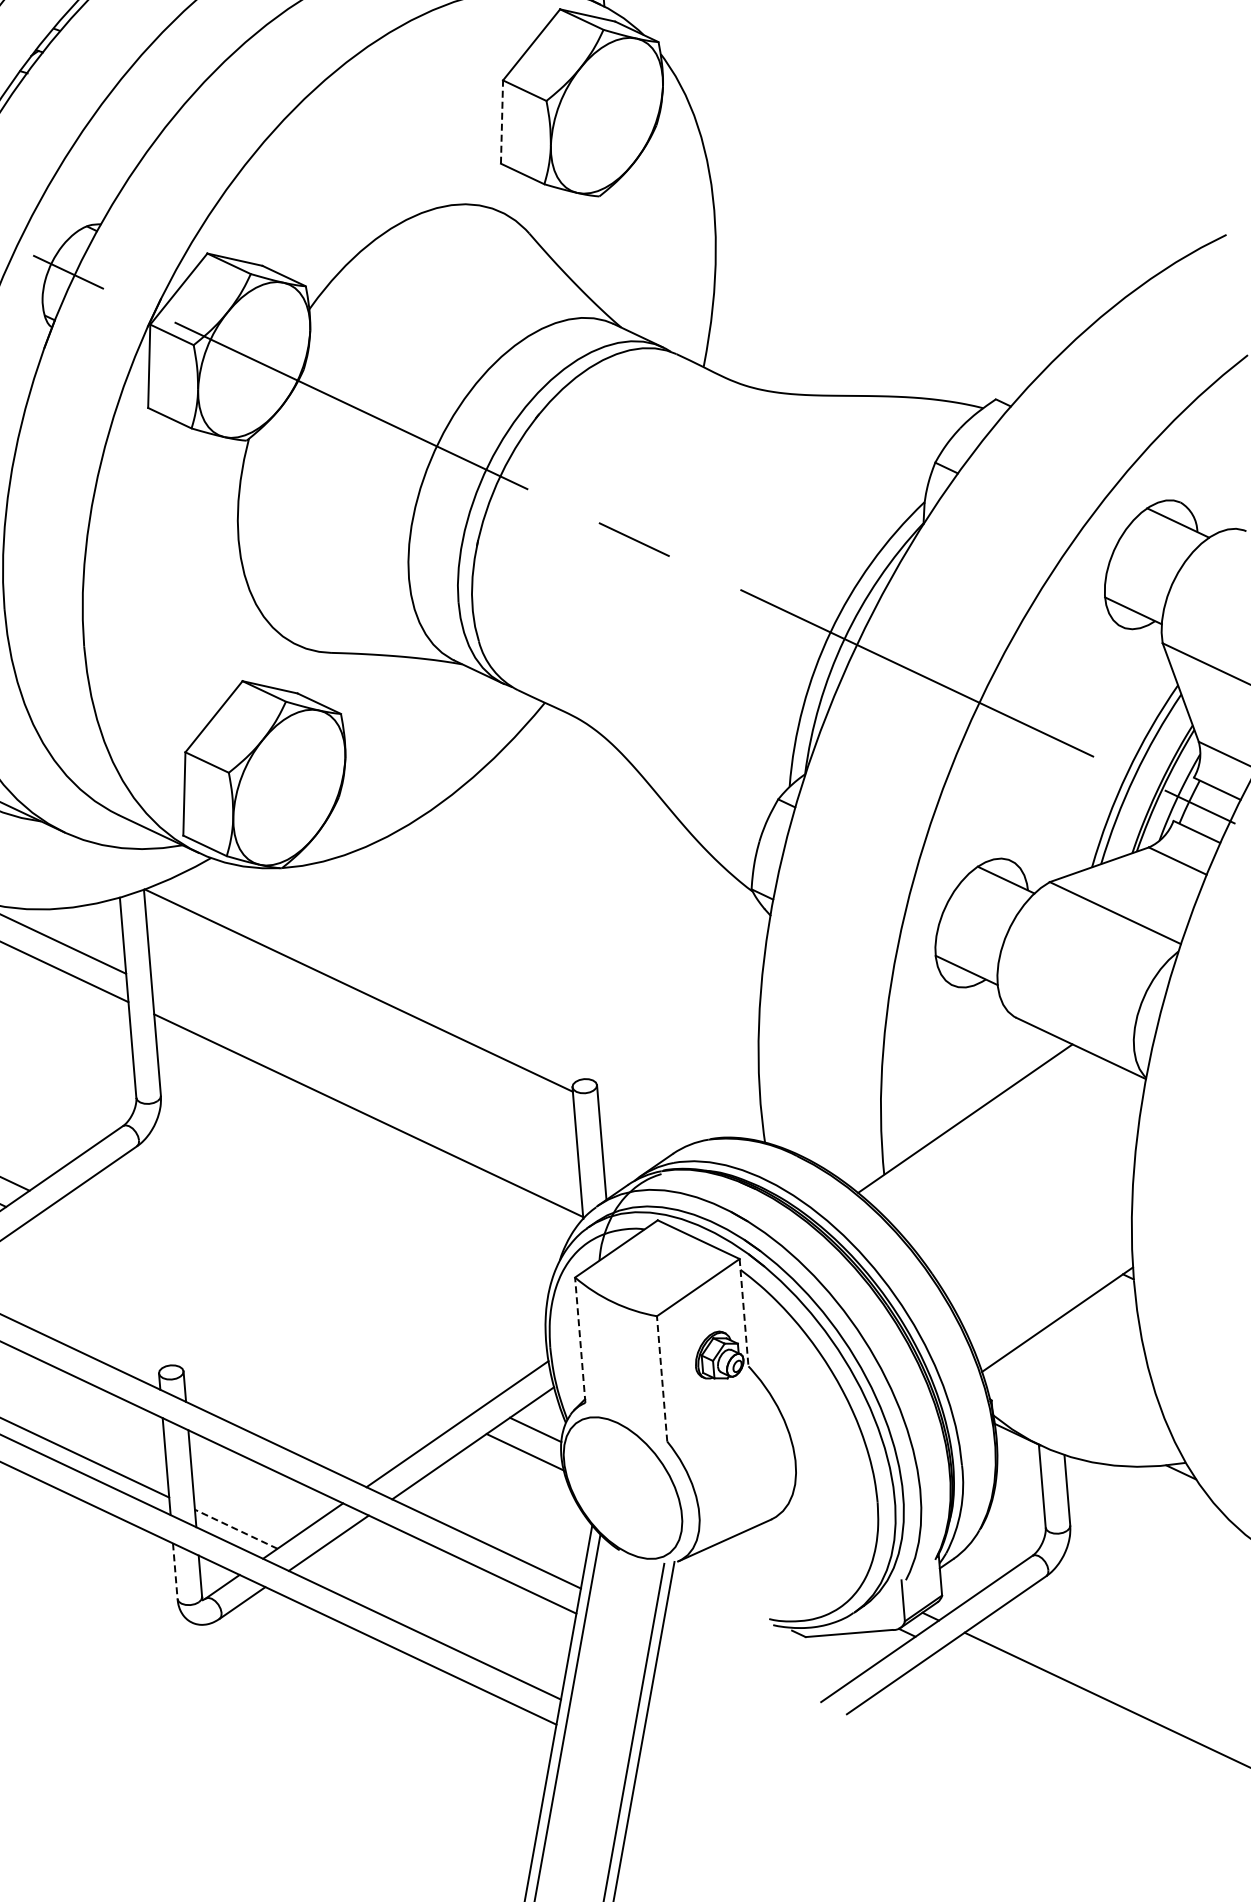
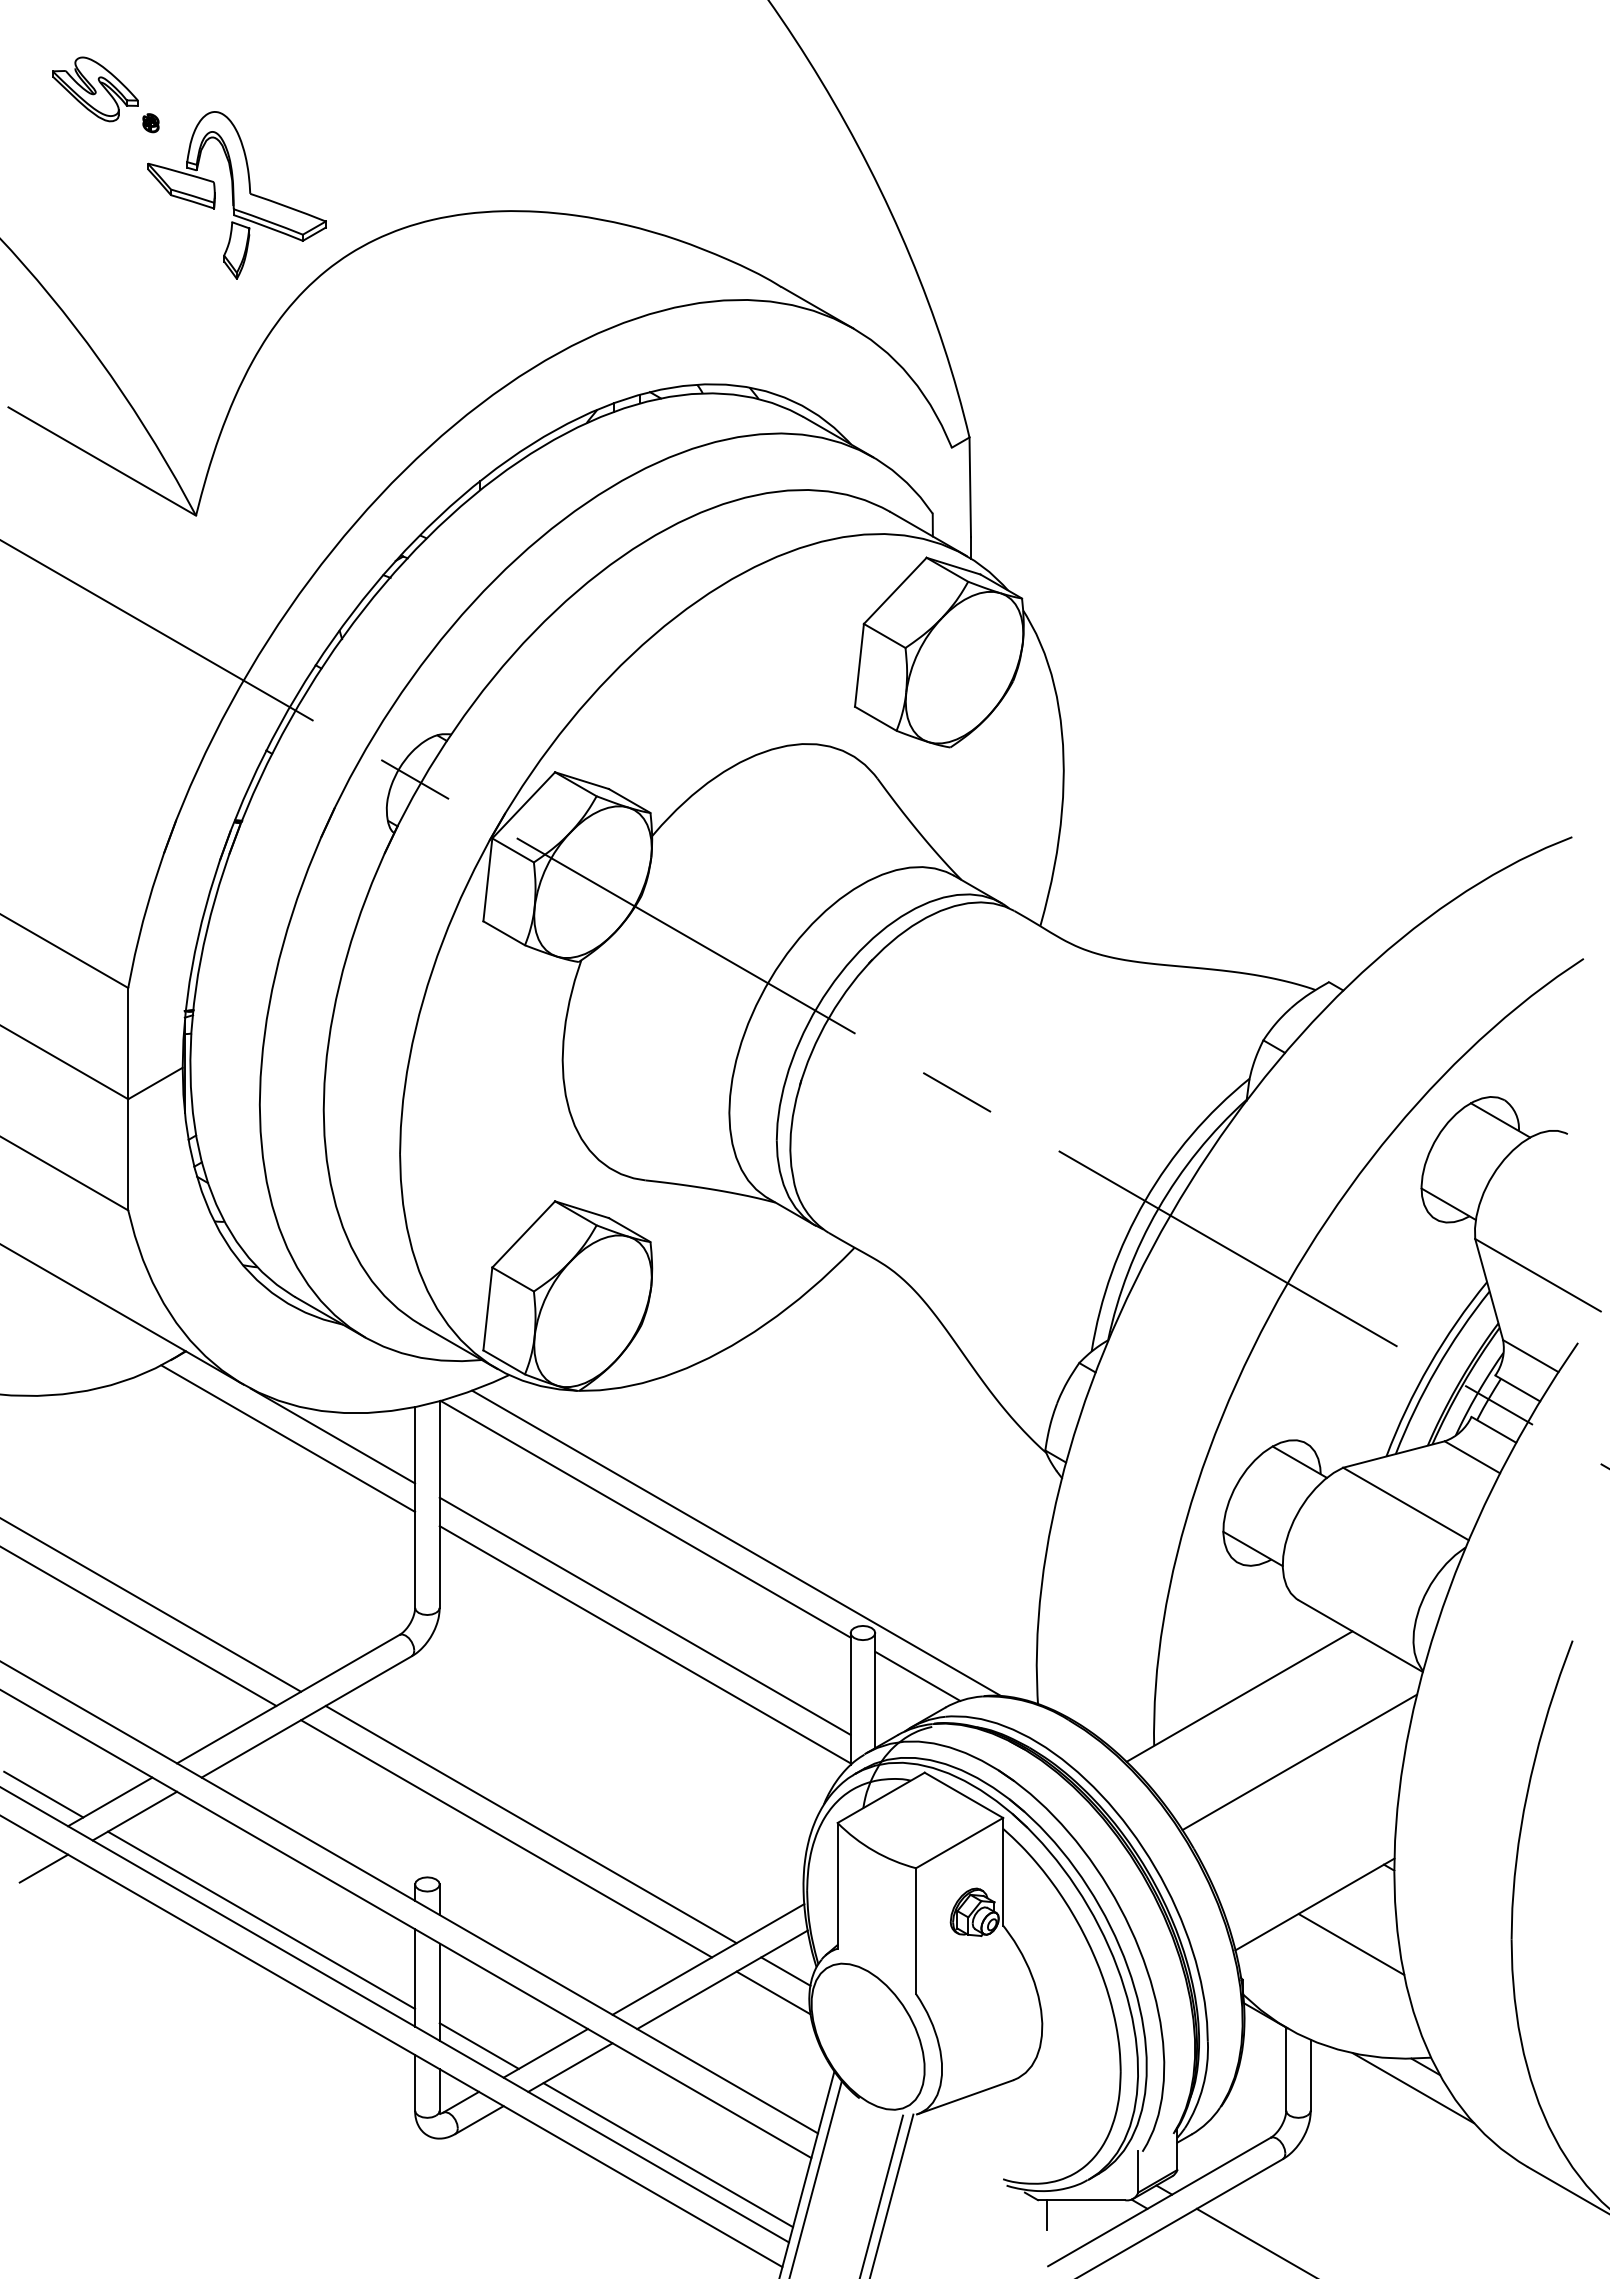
line: (502, 122) -> (859, 665), dashed -> solid
line: (451, 1007) -> (736, 1543), added
line: (365, 1086) -> (644, 1615), added
line: (642, 1124) -> (917, 1675), added
line: (1030, 1179) -> (1299, 1762), added
line: (269, 1304) -> (530, 1824), added
line: (744, 1312) -> (1003, 1871), dashed -> solid
line: (246, 1320) -> (506, 1838), added
line: (580, 1339) -> (837, 1885), dashed -> solid
line: (1097, 1356) -> (1351, 1944), added
line: (662, 1379) -> (916, 1931), dashed -> solid
line: (1169, 1495) -> (1412, 2088), added
line: (236, 1529) -> (479, 2046), dashed -> solid
line: (175, 1570) -> (415, 2082), dashed -> solid
line: (433, 1622) -> (668, 2155), added
line: (815, 1651) -> (1046, 2215), added

